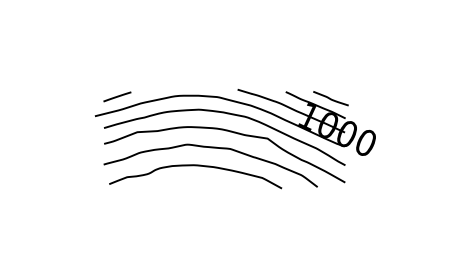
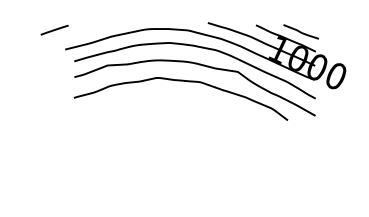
line: (117, 96) -> (54, 29), moved
curve: (195, 166) -> (165, 99), removed

